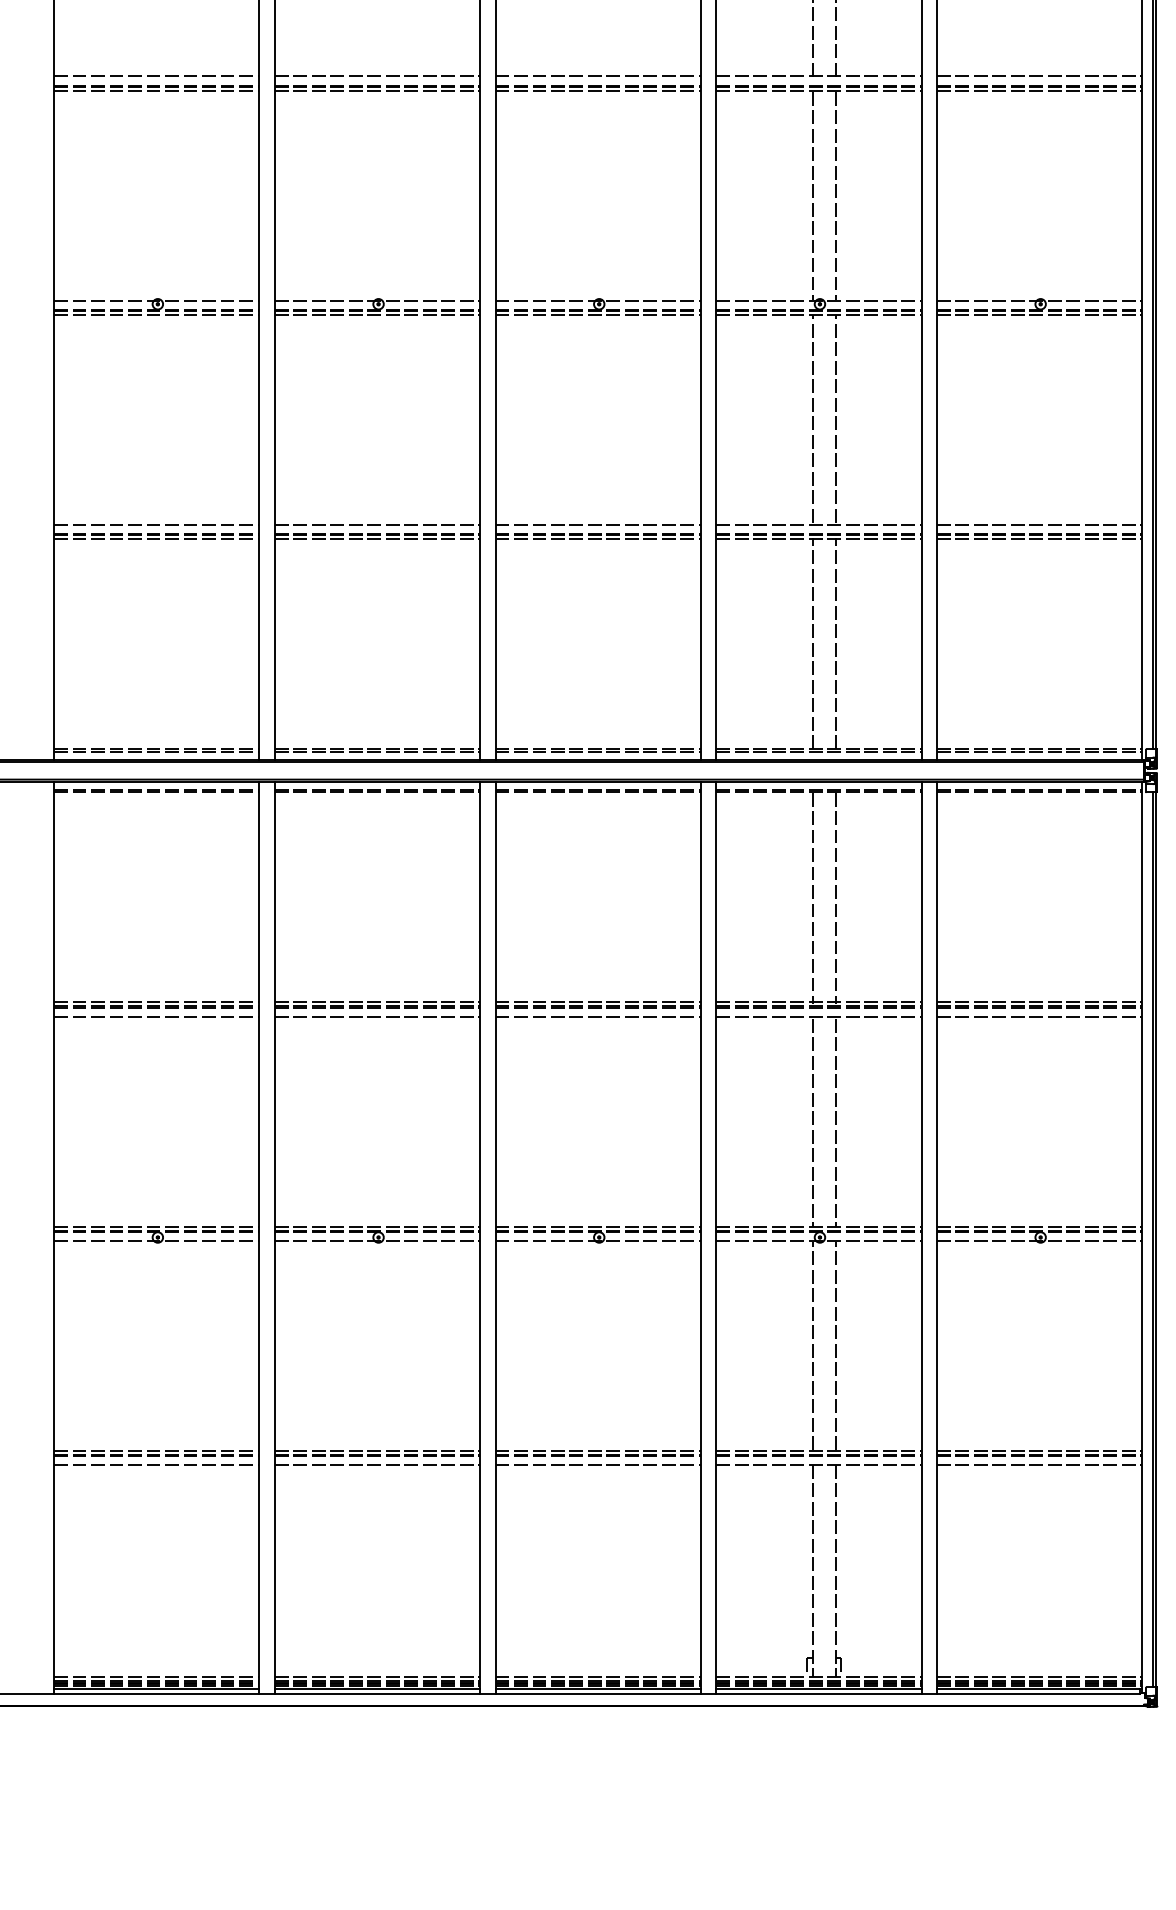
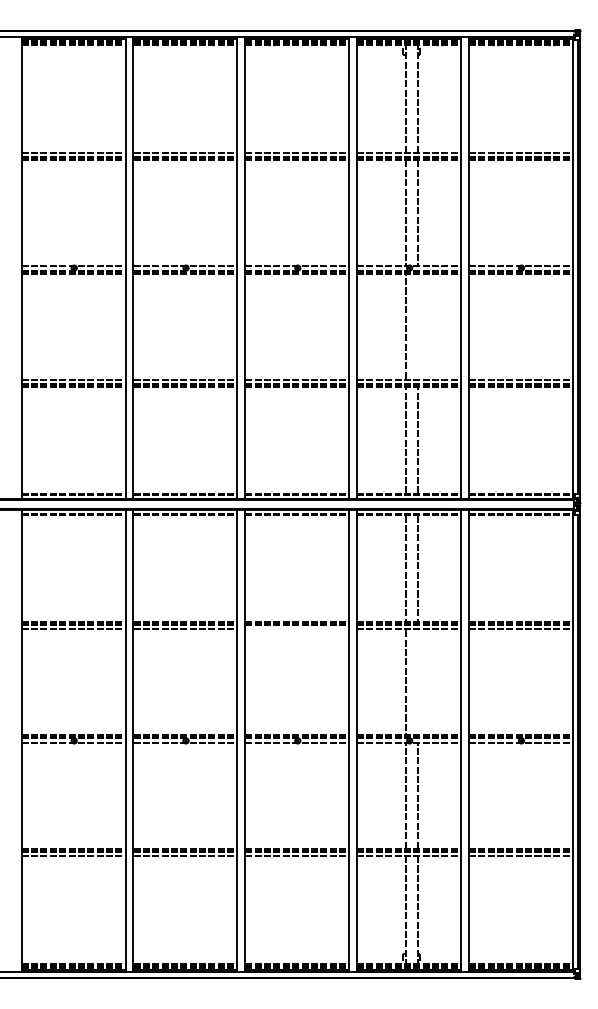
line: (835, 417) -> (417, 325), removed
line: (598, 1017) -> (297, 629), removed
line: (835, 1122) -> (417, 682), removed

